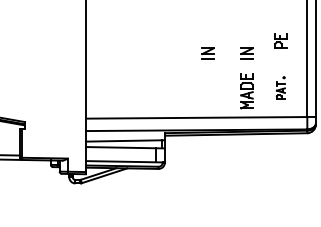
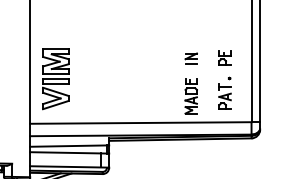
part: (280, 40) -> (224, 57), moved
part: (207, 53) -> (151, 58), removed
part: (111, 73) -> (55, 78), added
part: (280, 87) -> (224, 92), size x1.43

